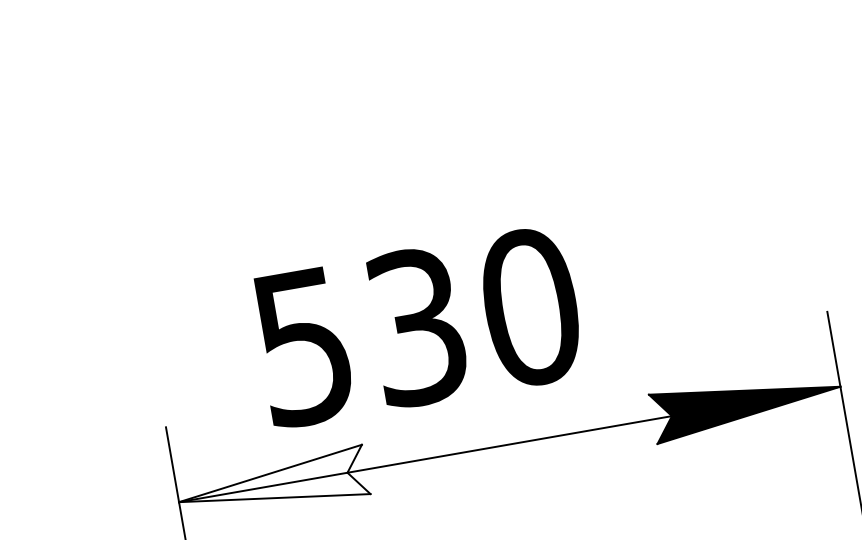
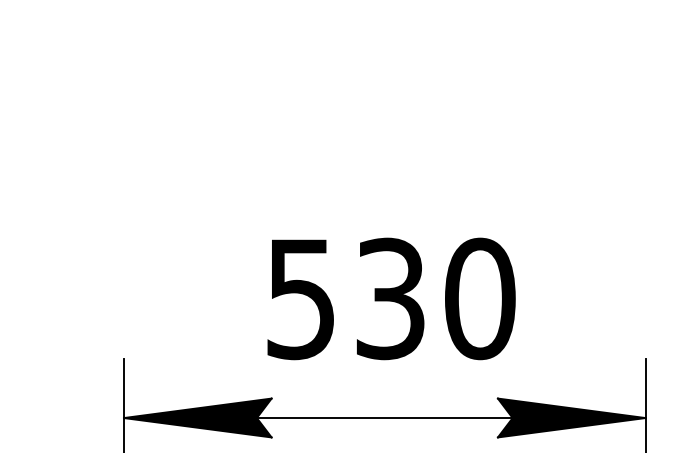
text: (418, 326) -> (391, 298), moved
fill: (272, 485) -> (197, 417), added

